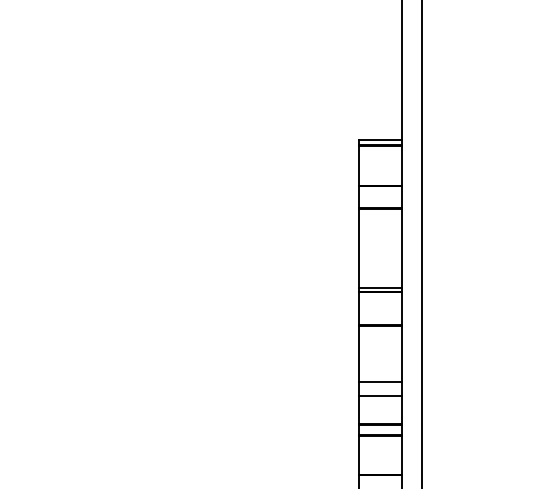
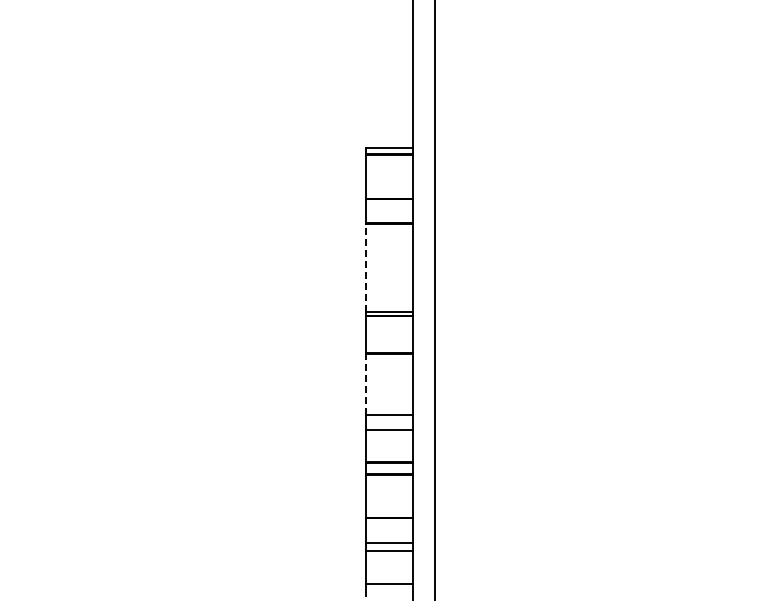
line: (358, 248) -> (365, 267), solid -> dashed
line: (358, 353) -> (365, 384), solid -> dashed

